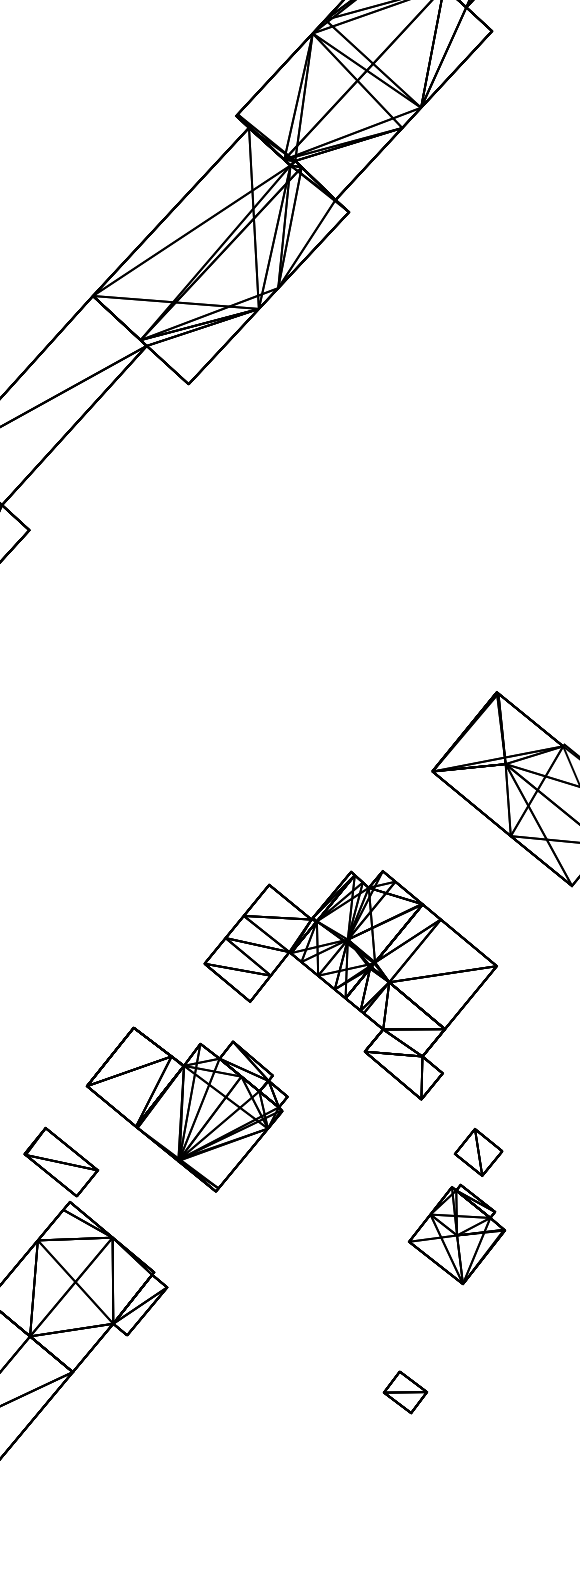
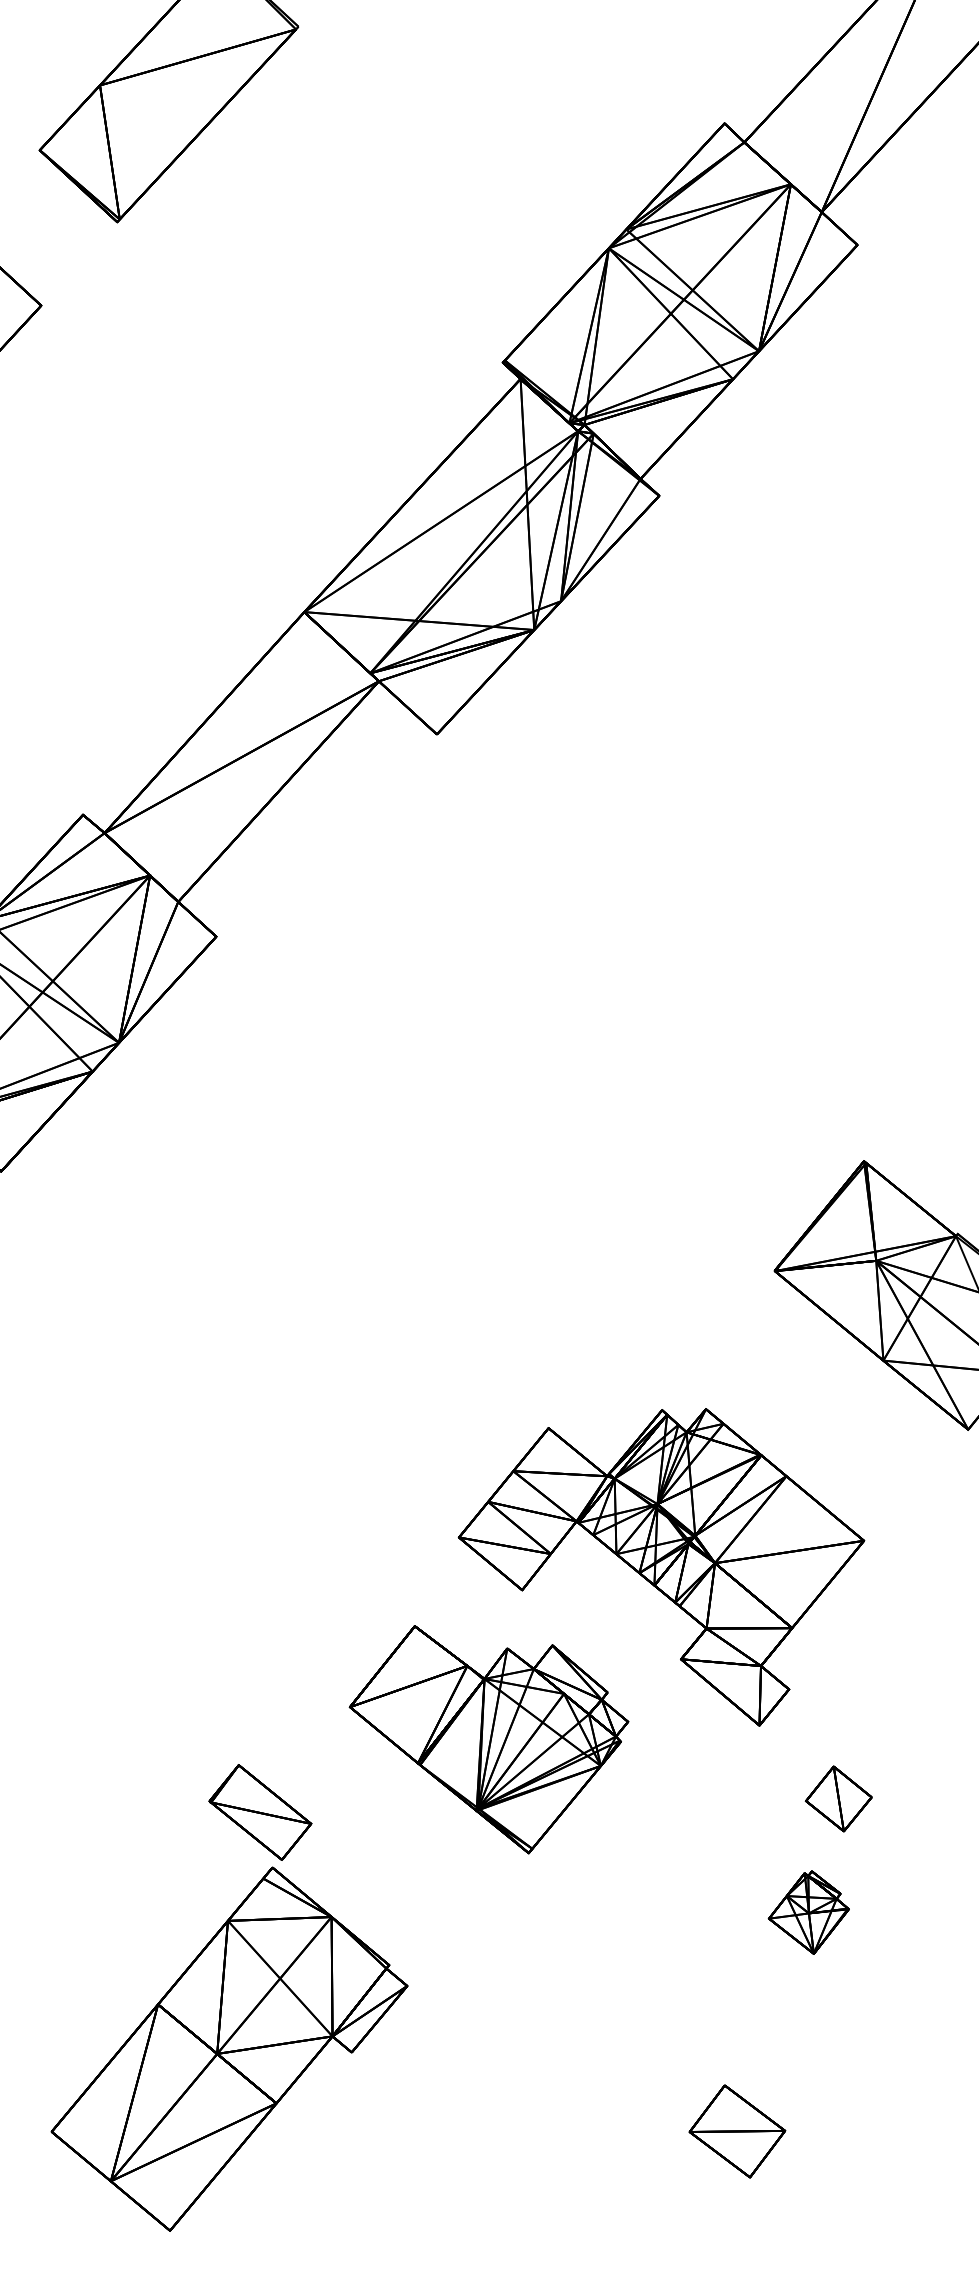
part: (186, 1109) -> (488, 1739), moved
part: (456, 1234) -> (808, 1912), size x0.6
part: (405, 1392) -> (737, 2131), size x1.6

